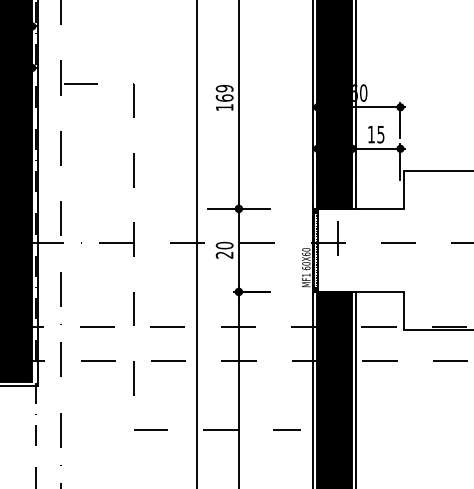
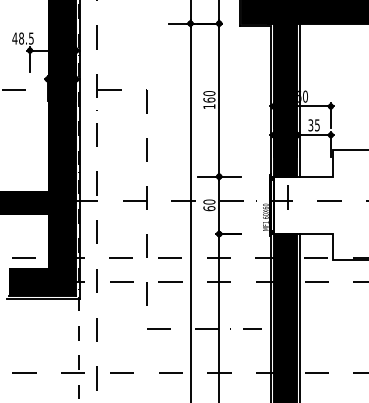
text: (224, 88) -> (209, 93), 169 -> 160
text: (370, 134) -> (310, 125), 15 -> 35
text: (224, 254) -> (209, 208), 20 -> 60

